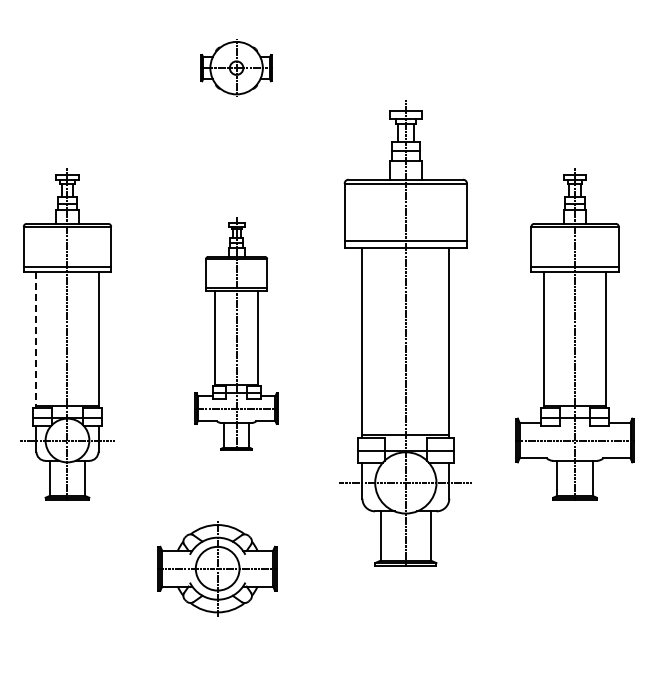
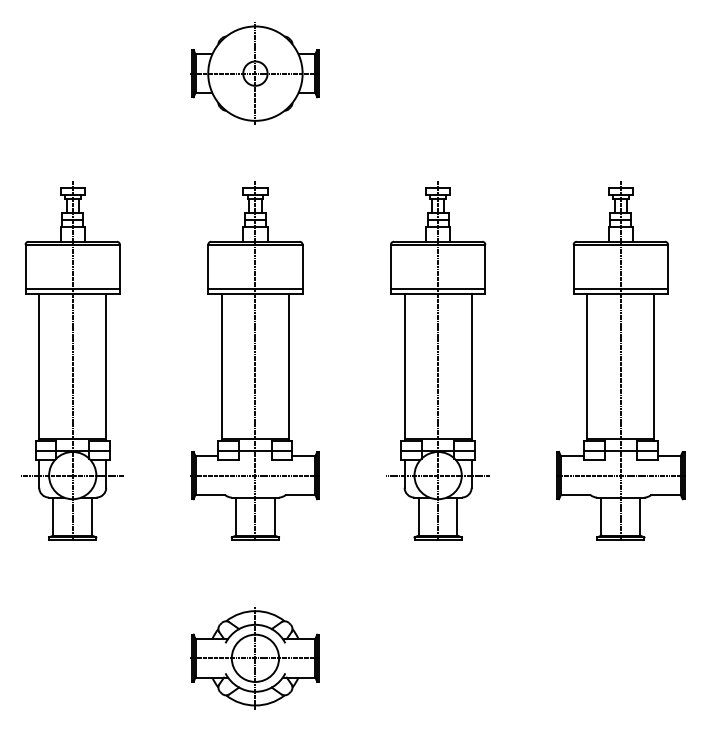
part: (236, 67) -> (255, 72), size x1.67
part: (236, 334) -> (255, 361), size x1.43
part: (405, 334) -> (437, 361), size x0.71
line: (36, 339) -> (39, 366), dashed -> solid
part: (217, 568) -> (255, 658), moved

